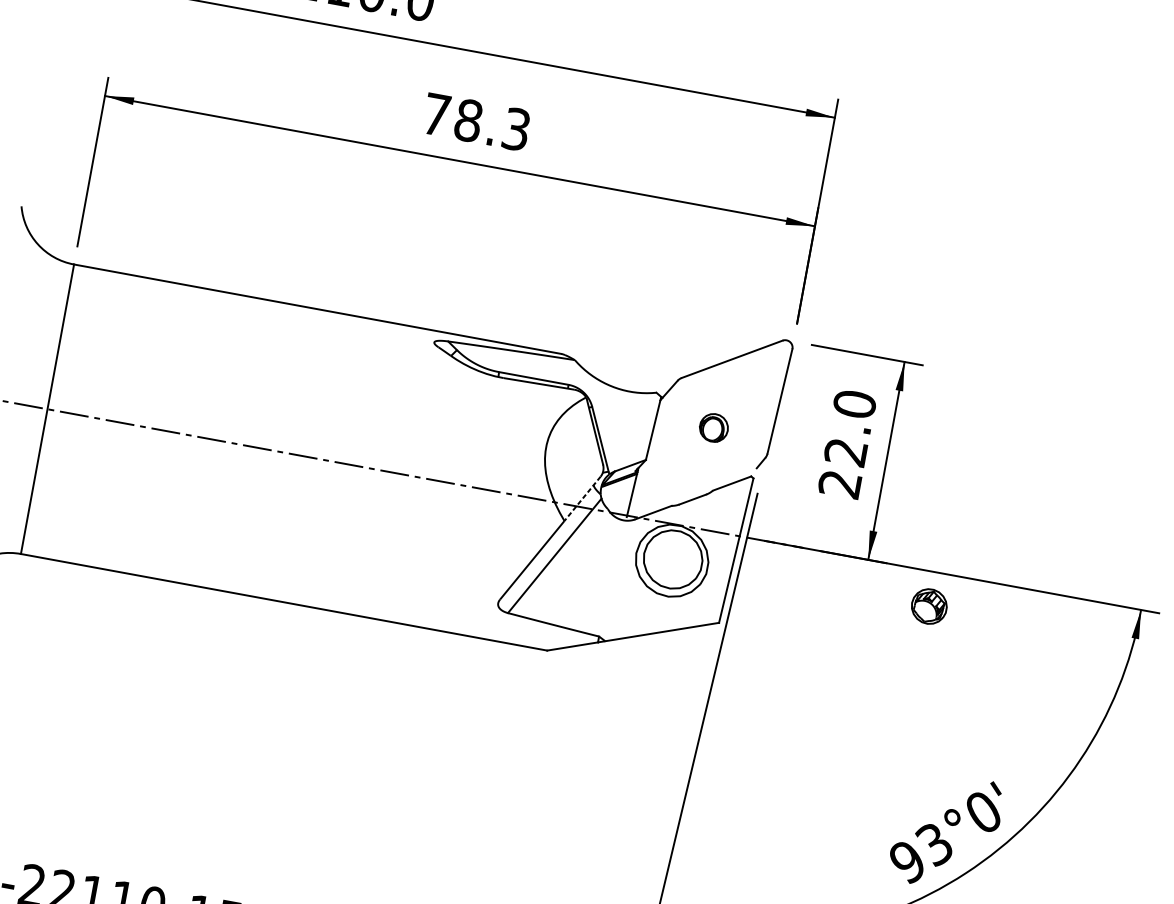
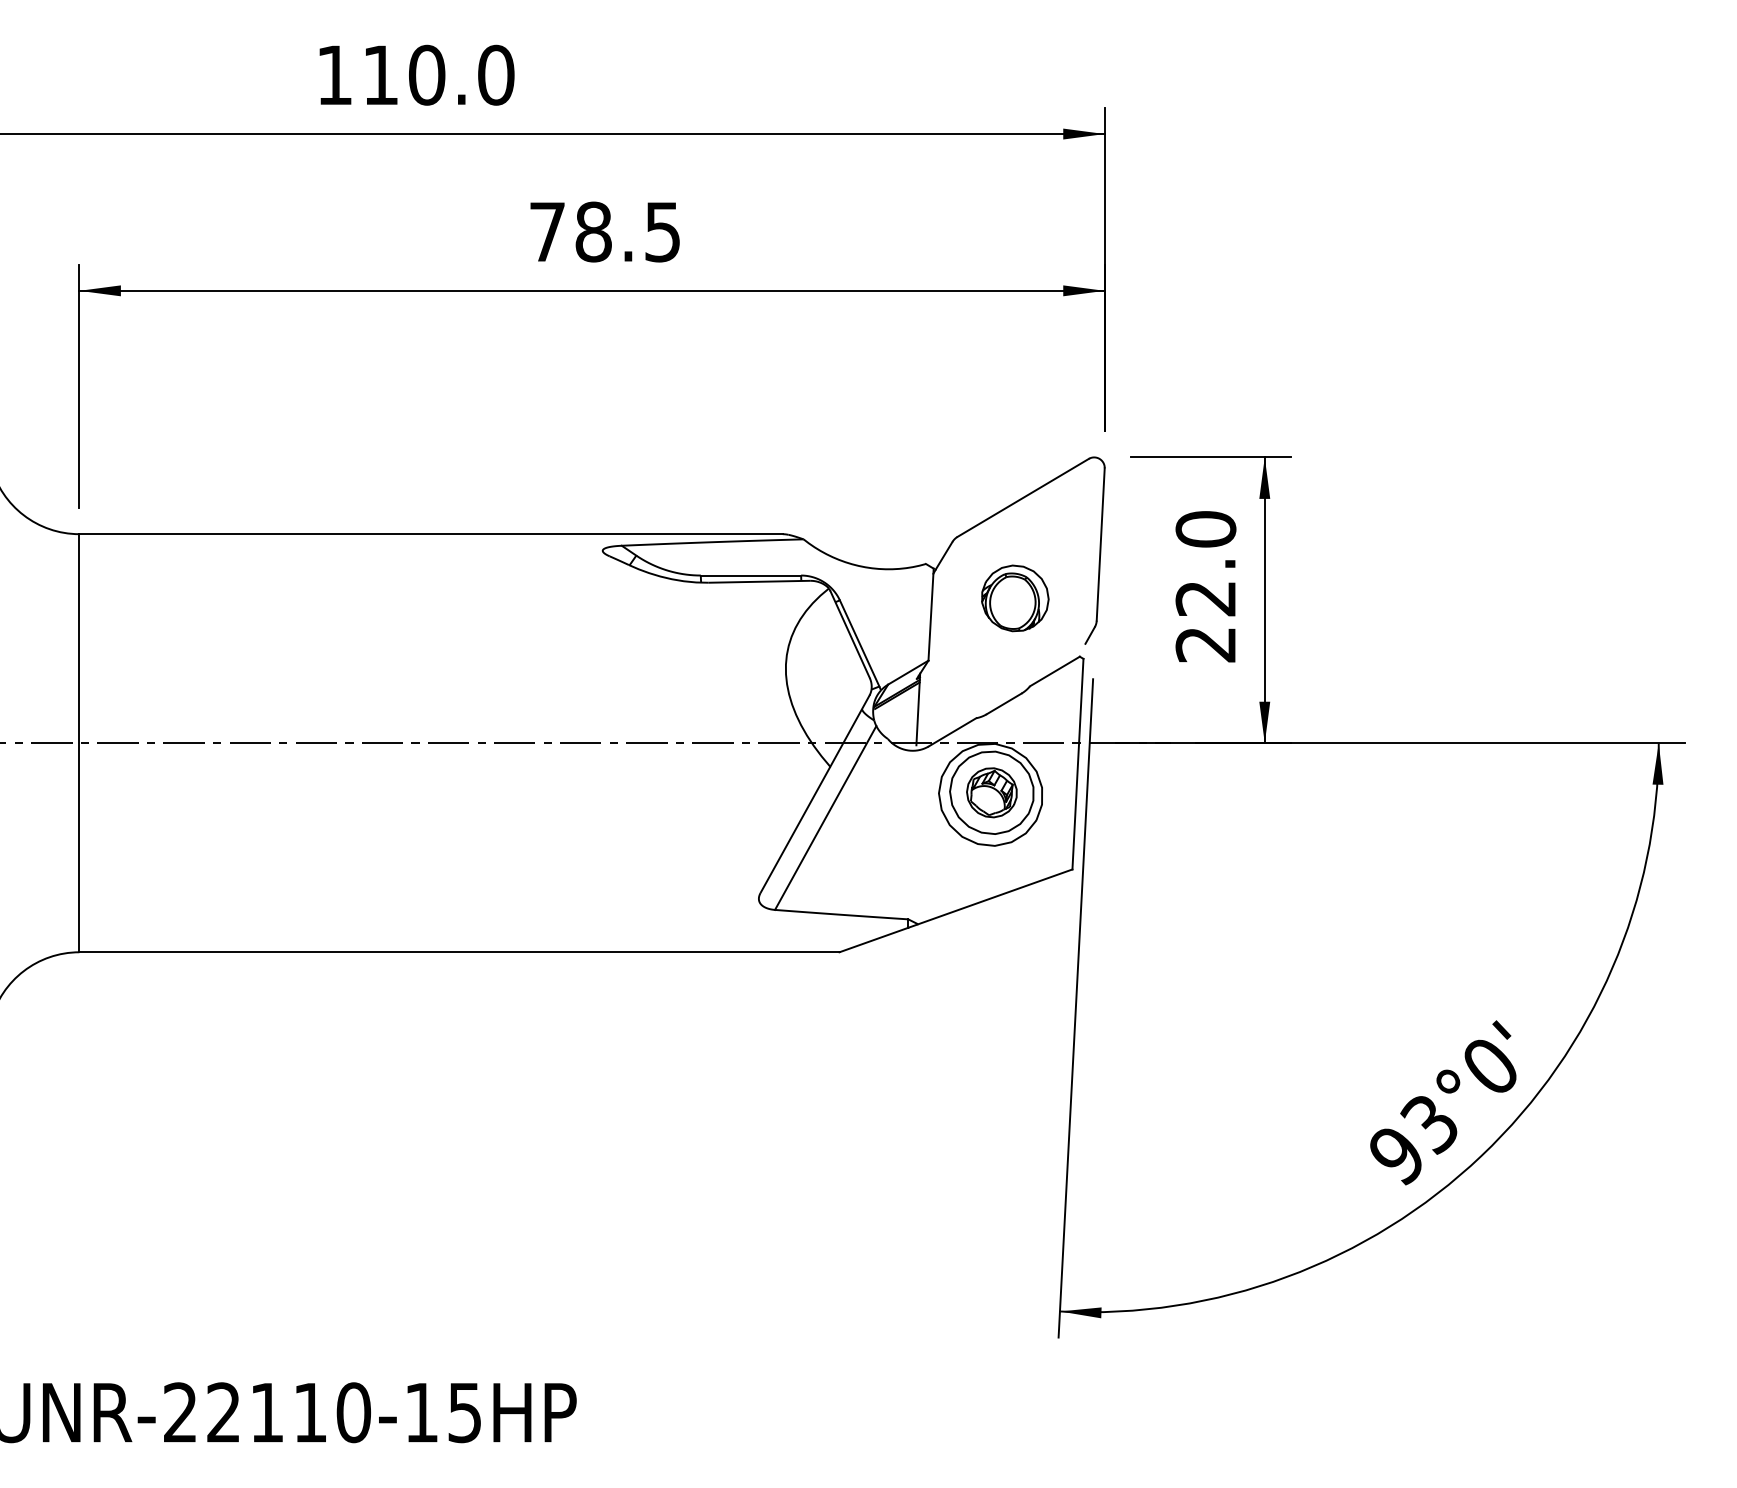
text: (516, 129) -> (663, 231), 78.3 -> 78.5
part: (714, 427) -> (1015, 598), size x1.67
line: (582, 498) -> (849, 731), dashed -> solid
part: (929, 606) -> (991, 792), moved

